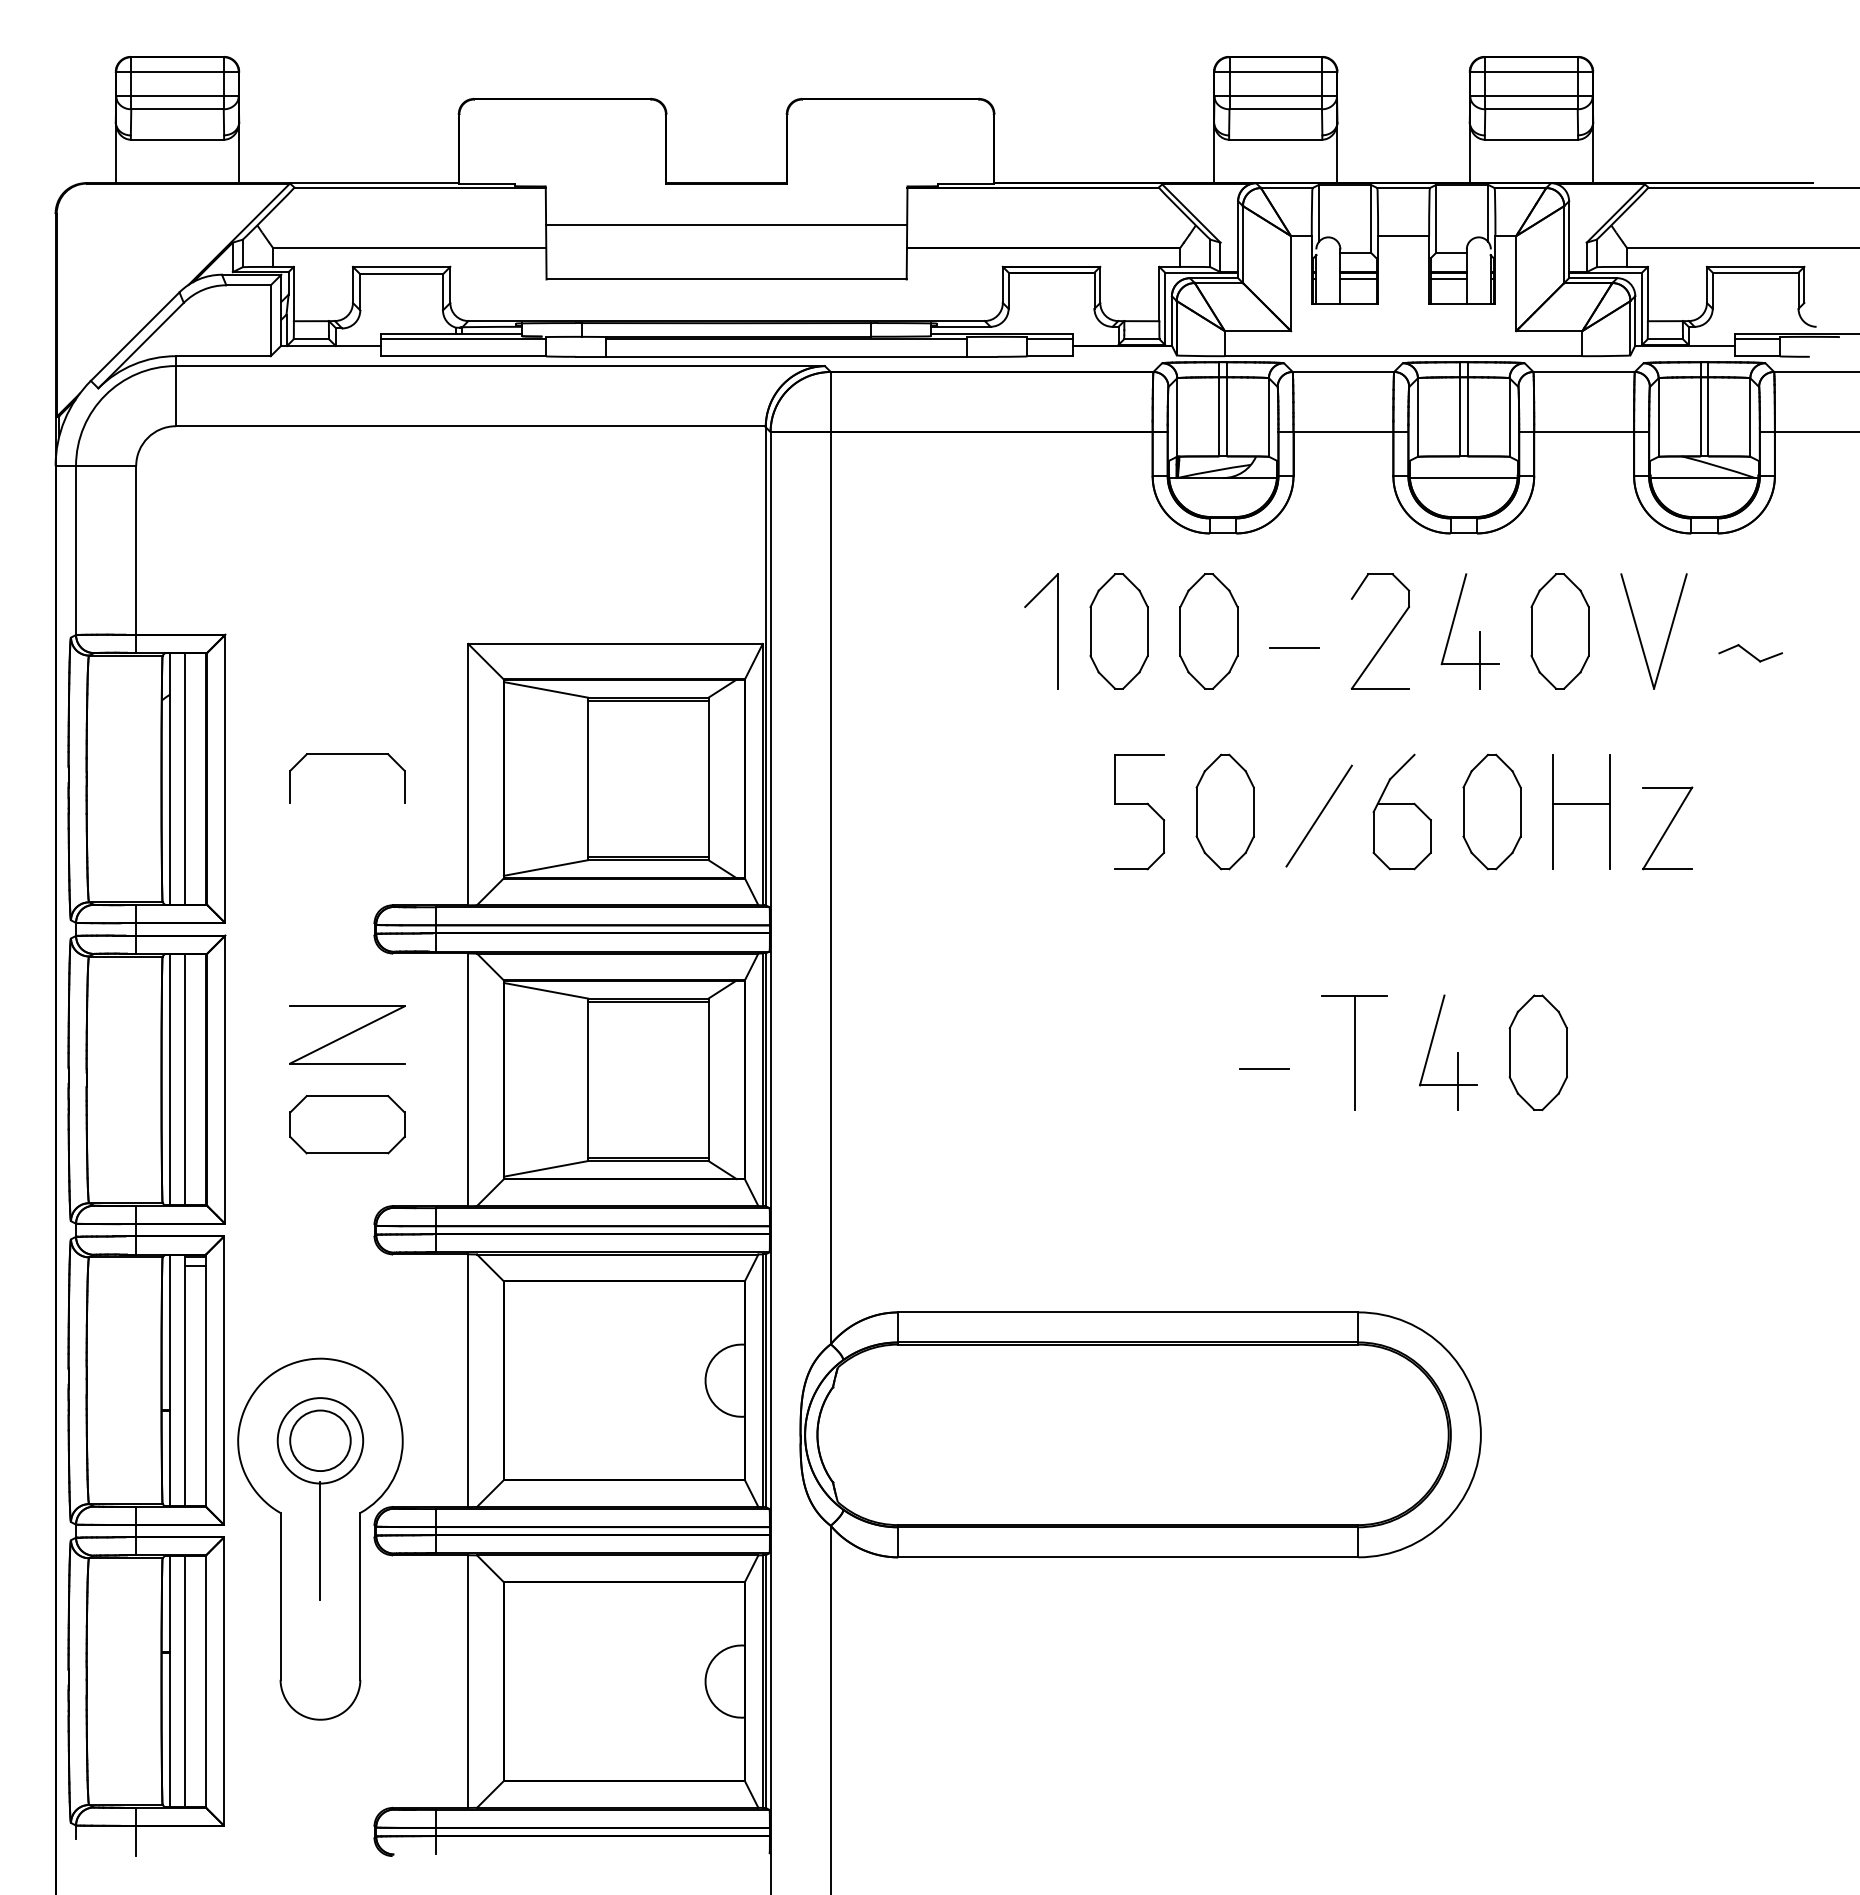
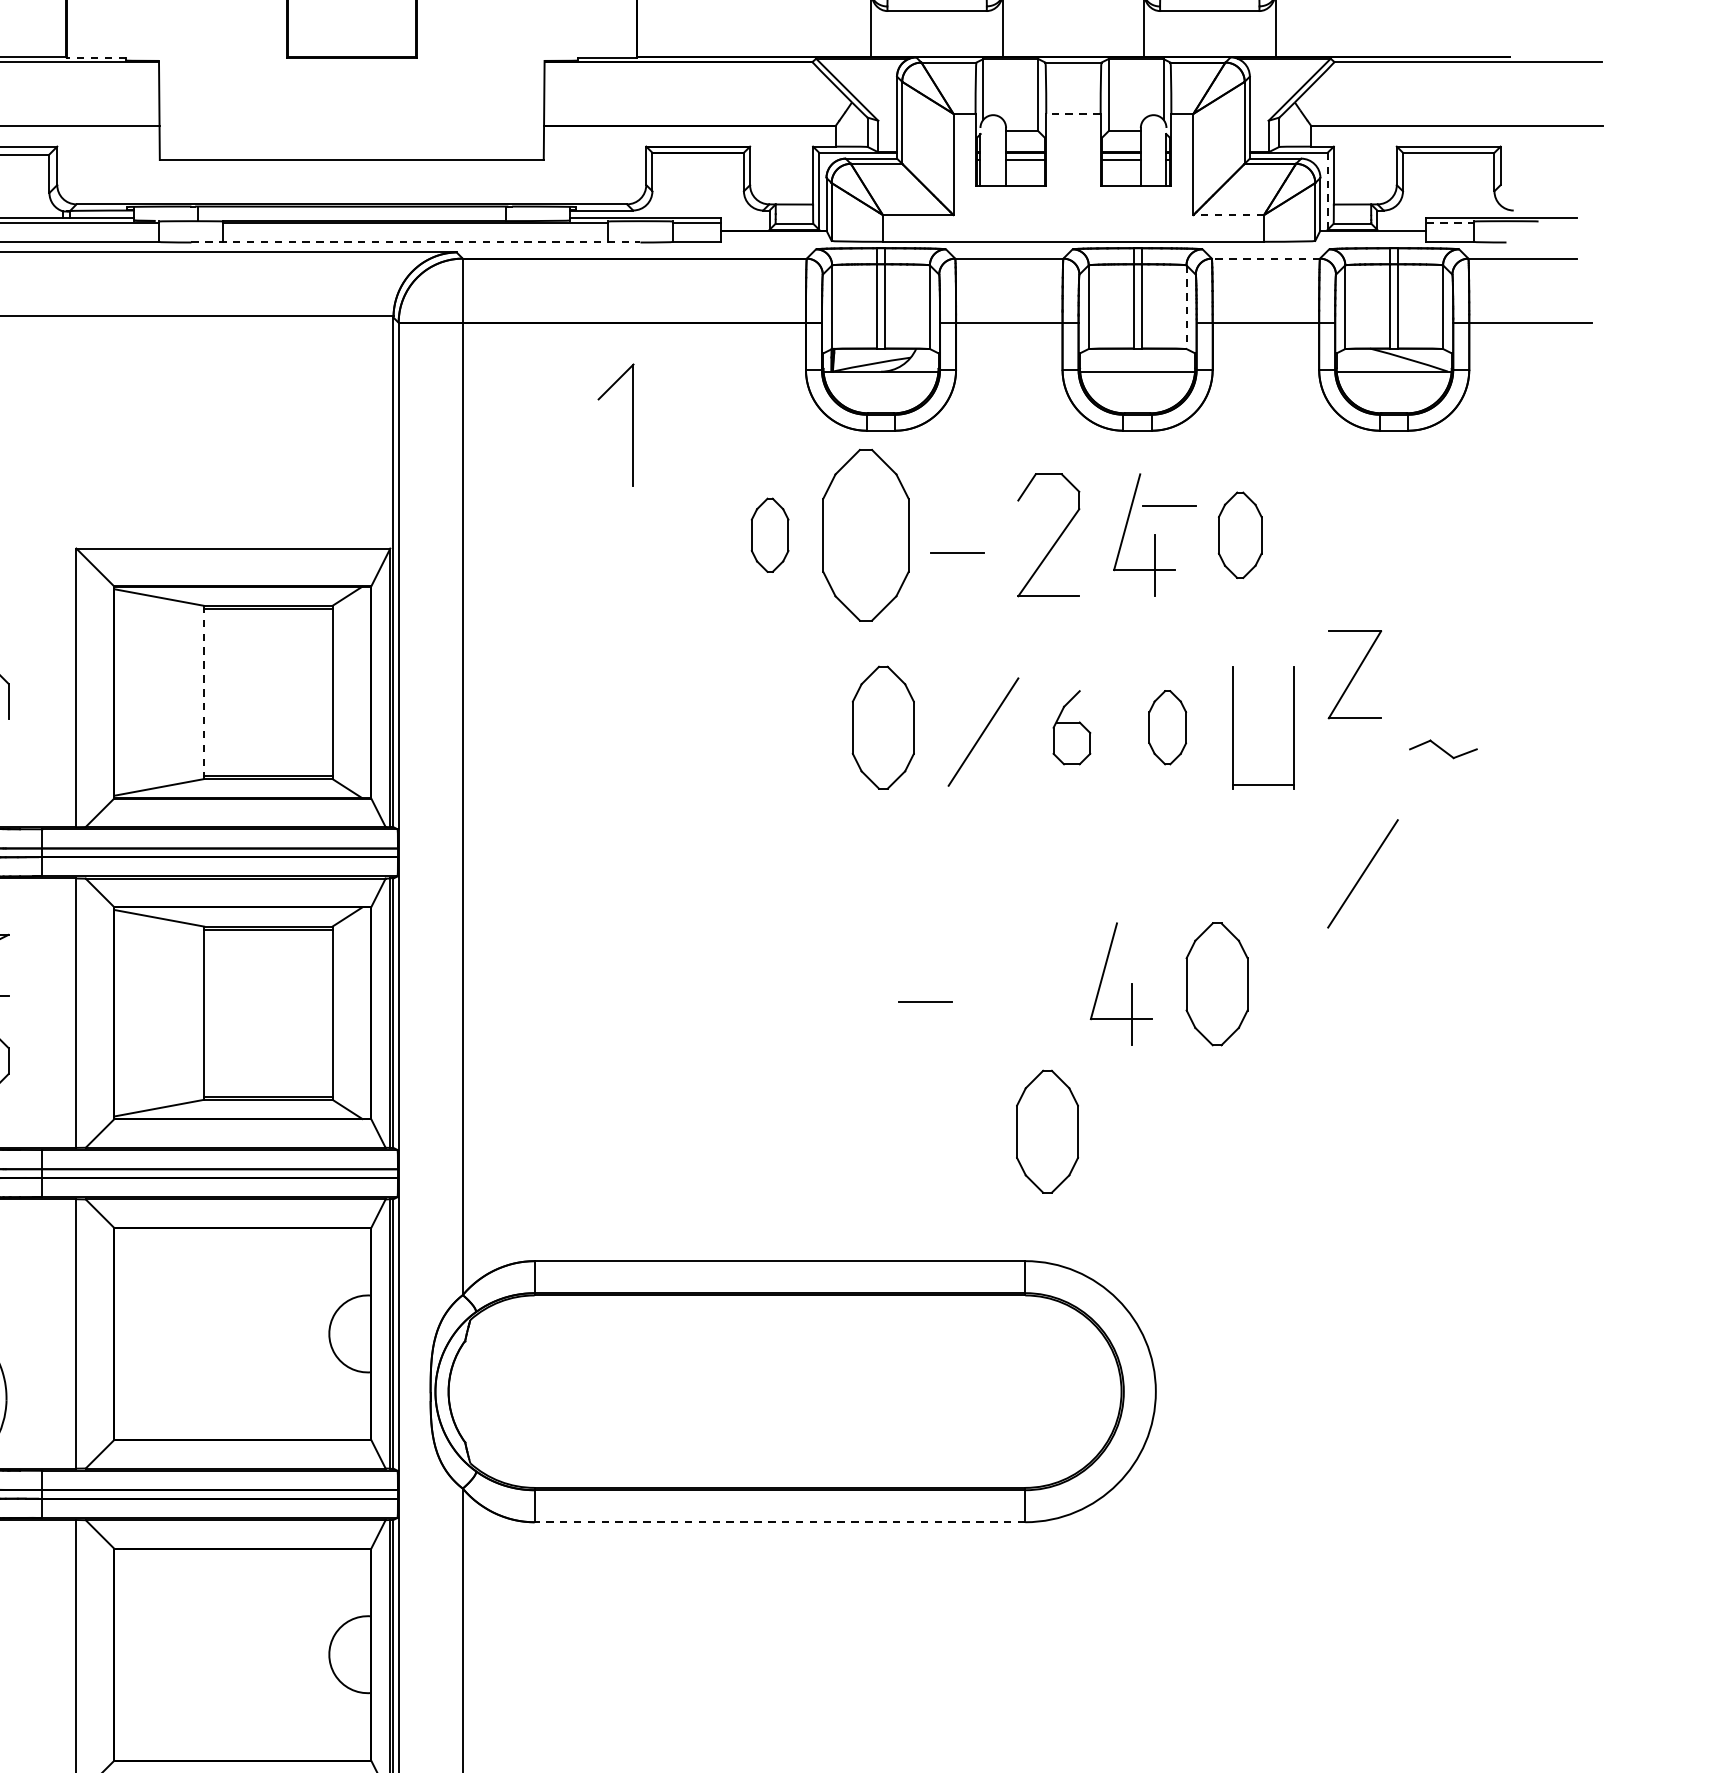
line: (487, 183) -> (96, 57), solid -> dashed
line: (726, 225) -> (351, 102), removed
line: (1403, 236) -> (1073, 114), solid -> dashed
line: (1642, 309) -> (1328, 192), solid -> dashed
line: (1548, 331) -> (1227, 215), solid -> dashed
line: (1757, 338) -> (1450, 222), solid -> dashed
line: (786, 356) -> (415, 242), solid -> dashed
line: (1584, 371) -> (1266, 258), solid -> dashed
line: (1509, 418) -> (1186, 308), solid -> dashed
line: (1493, 603) -> (1169, 505), added
part: (1057, 631) -> (633, 425), moved
part: (1118, 631) -> (769, 535), size x0.6
part: (1208, 631) -> (865, 535), size x1.4
part: (1559, 631) -> (1239, 535), size x0.7
part: (1640, 636) -> (1325, 540), removed
part: (1750, 653) -> (1443, 749), moved
line: (588, 779) -> (204, 693), solid -> dashed
line: (1581, 803) -> (1263, 784), moved
part: (1139, 804) -> (791, 719), removed
part: (1401, 811) -> (1071, 727), size x0.6
part: (1491, 811) -> (1167, 727), size x0.6
part: (1667, 828) -> (1354, 674), moved
line: (1674, 948) -> (1362, 873), added
part: (1354, 1052) -> (1021, 984), removed
part: (1378, 1190) -> (1046, 1131), added
line: (1127, 1557) -> (779, 1522), solid -> dashed

